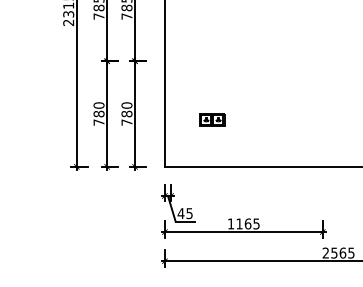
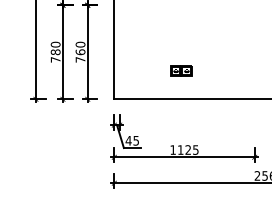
text: (126, 113) -> (80, 51), 780 -> 760
part: (212, 119) -> (181, 70), moved
text: (247, 223) -> (187, 149), 1165 -> 1125

